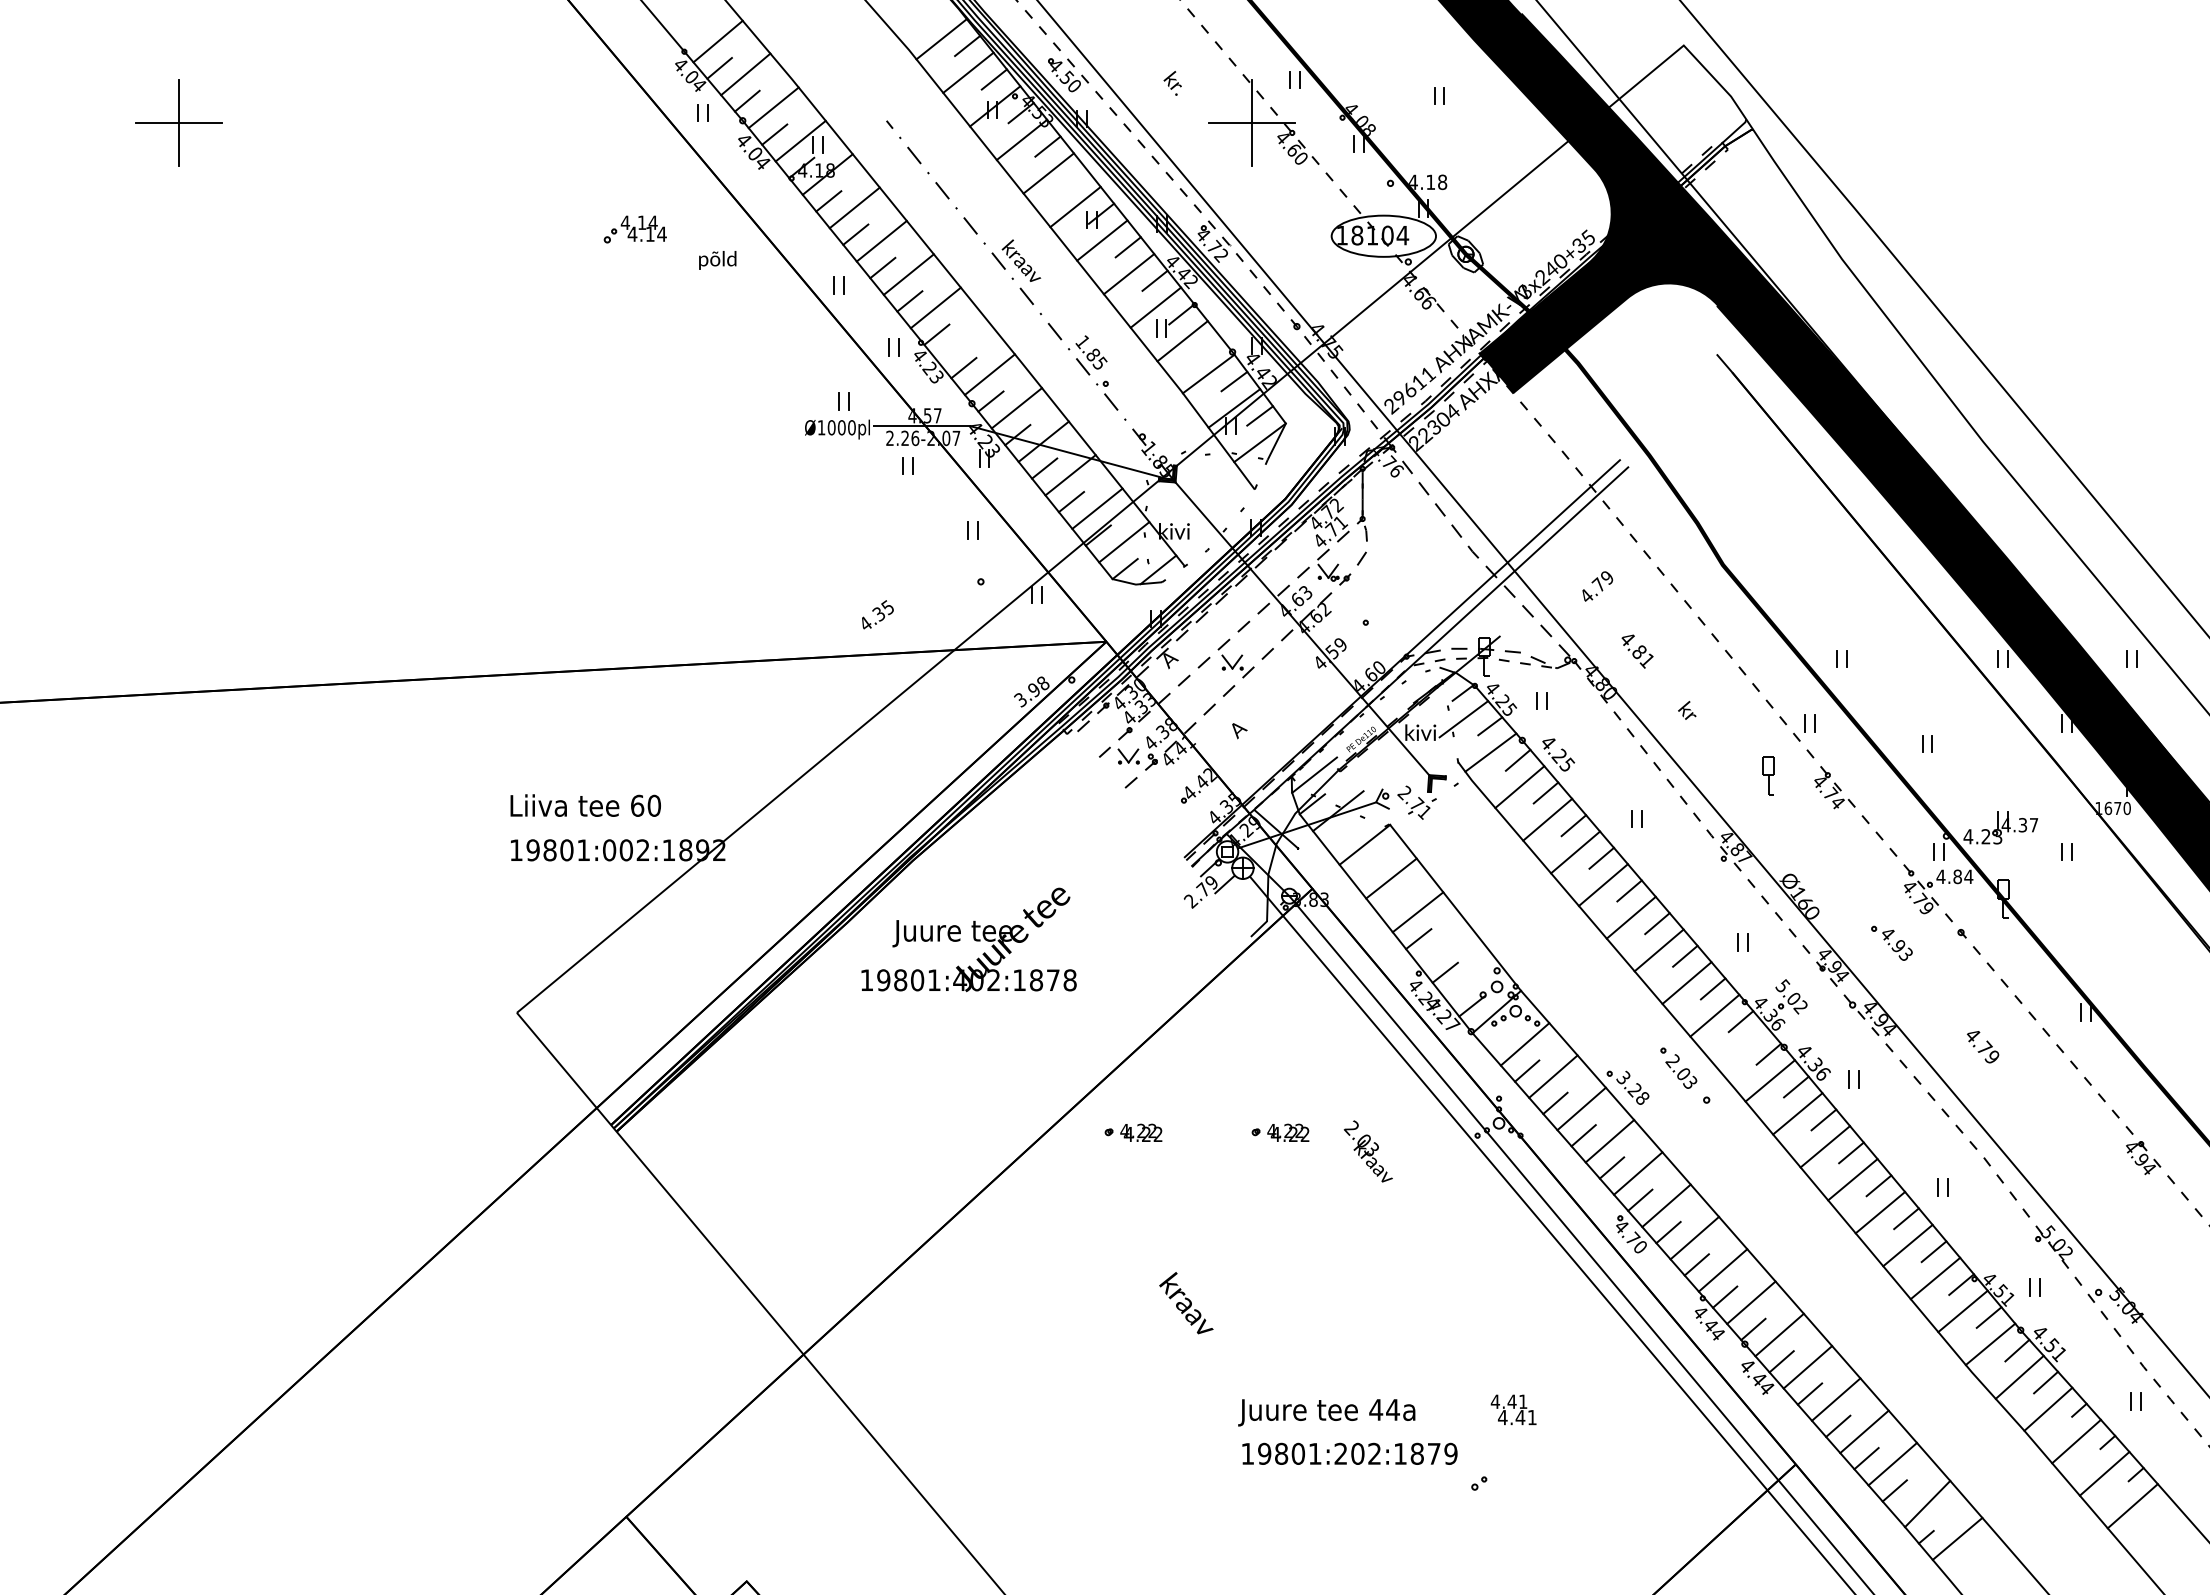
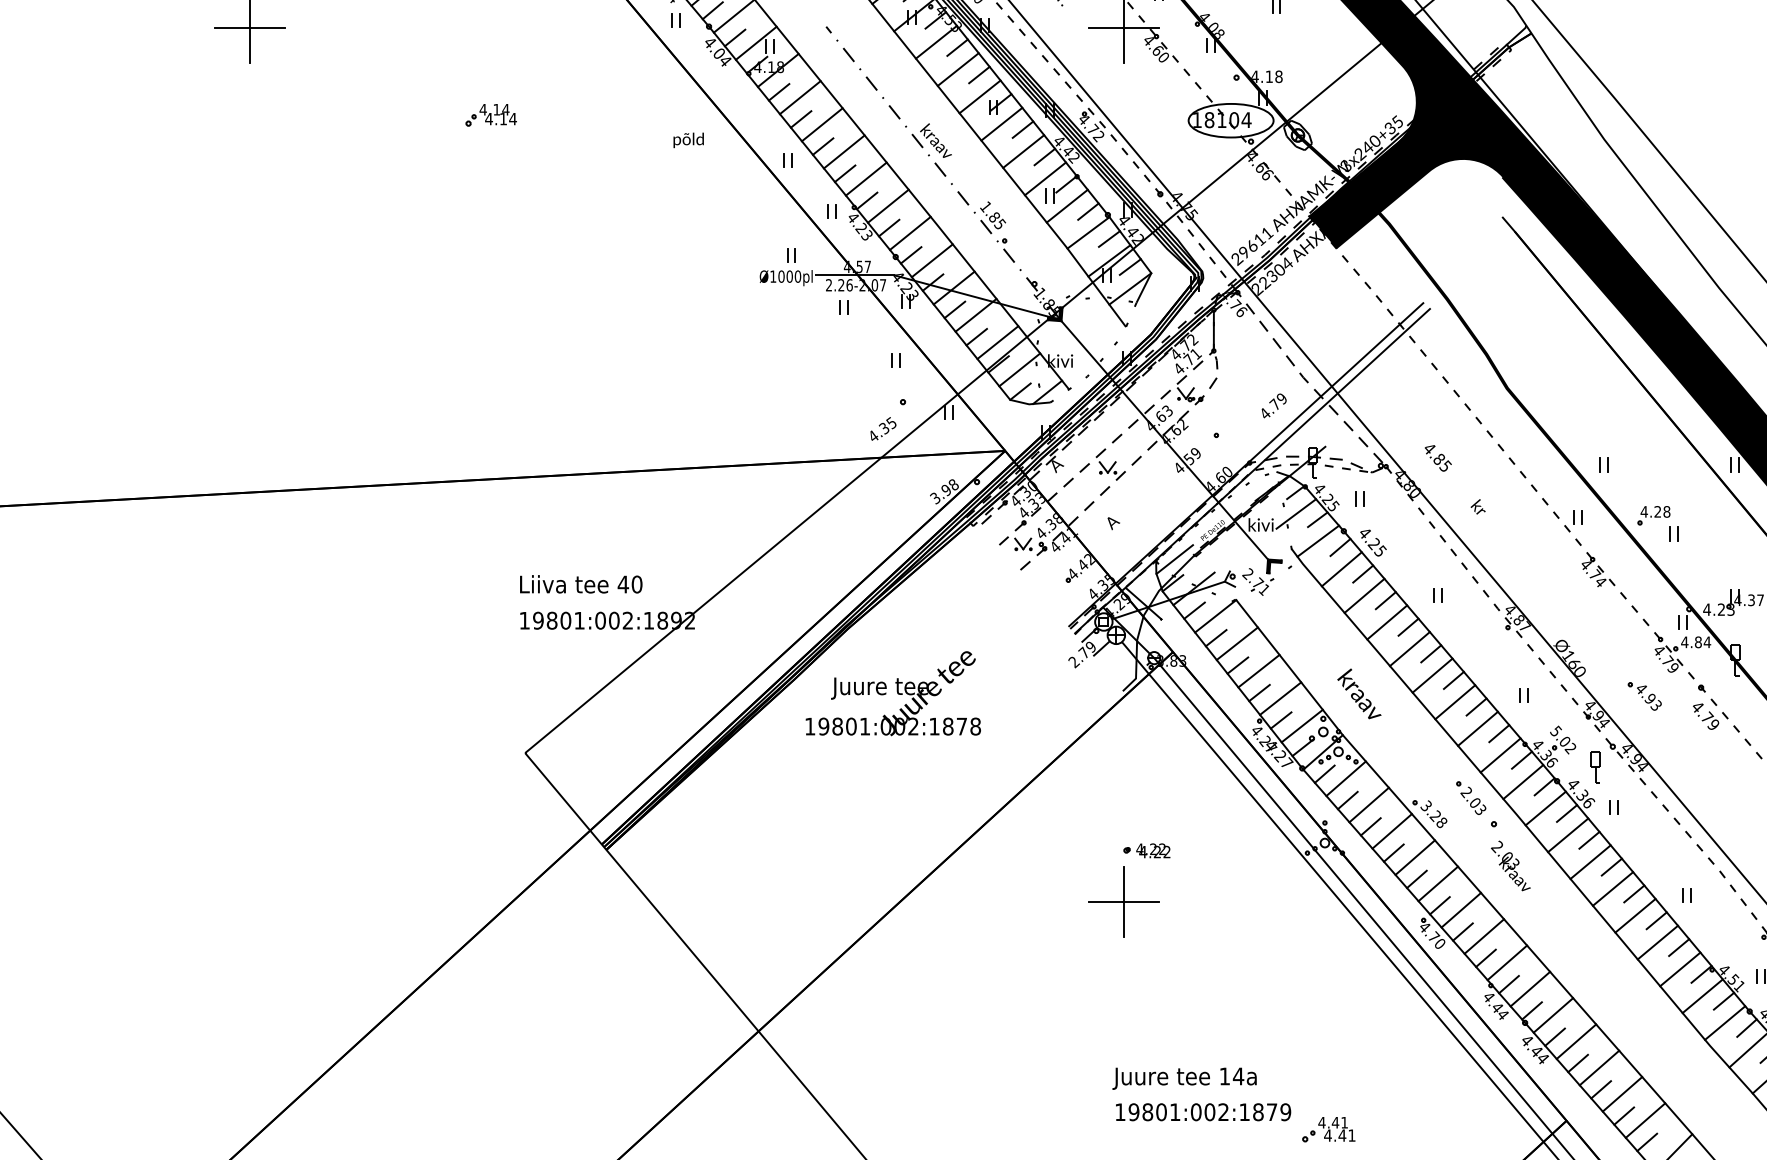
line: (1074, 180) -> (979, 75), added
part: (634, 229) -> (490, 115), moved
line: (962, 341) -> (888, 206), added
line: (1208, 347) -> (1088, 211), added
text: (1597, 586) -> (1273, 405), moved
text: (877, 614) -> (883, 428), moved
text: (1646, 660) -> (1445, 466), 4.81 -> 4.85
part: (1903, 721) -> (1654, 515), added
part: (1768, 775) -> (1595, 767), moved
text: (637, 805) -> (623, 584), 60 -> 40
line: (1338, 837) -> (1194, 610), added
line: (1365, 871) -> (1216, 637), added
line: (1391, 905) -> (1237, 665), added
line: (1444, 945) -> (1280, 698), added
line: (1470, 979) -> (1301, 725), added
text: (960, 980) -> (886, 726), 19801:402:1878 -> 19801:002:1878
line: (1498, 1038) -> (1324, 773), added
text: (1983, 1047) -> (1706, 716), moved
line: (1742, 1048) -> (1523, 782), added
part: (1133, 1132) -> (1027, 850), removed
text: (1367, 1151) -> (1510, 865), moved
part: (1251, 1195) -> (1123, 901), added
text: (1186, 1303) -> (1359, 694), moved
text: (1376, 1409) -> (1225, 1076), 44a -> 14a
text: (1513, 1409) -> (1336, 1129), moved
text: (1340, 1453) -> (1195, 1111), 19801:202:1879 -> 19801:002:1879

